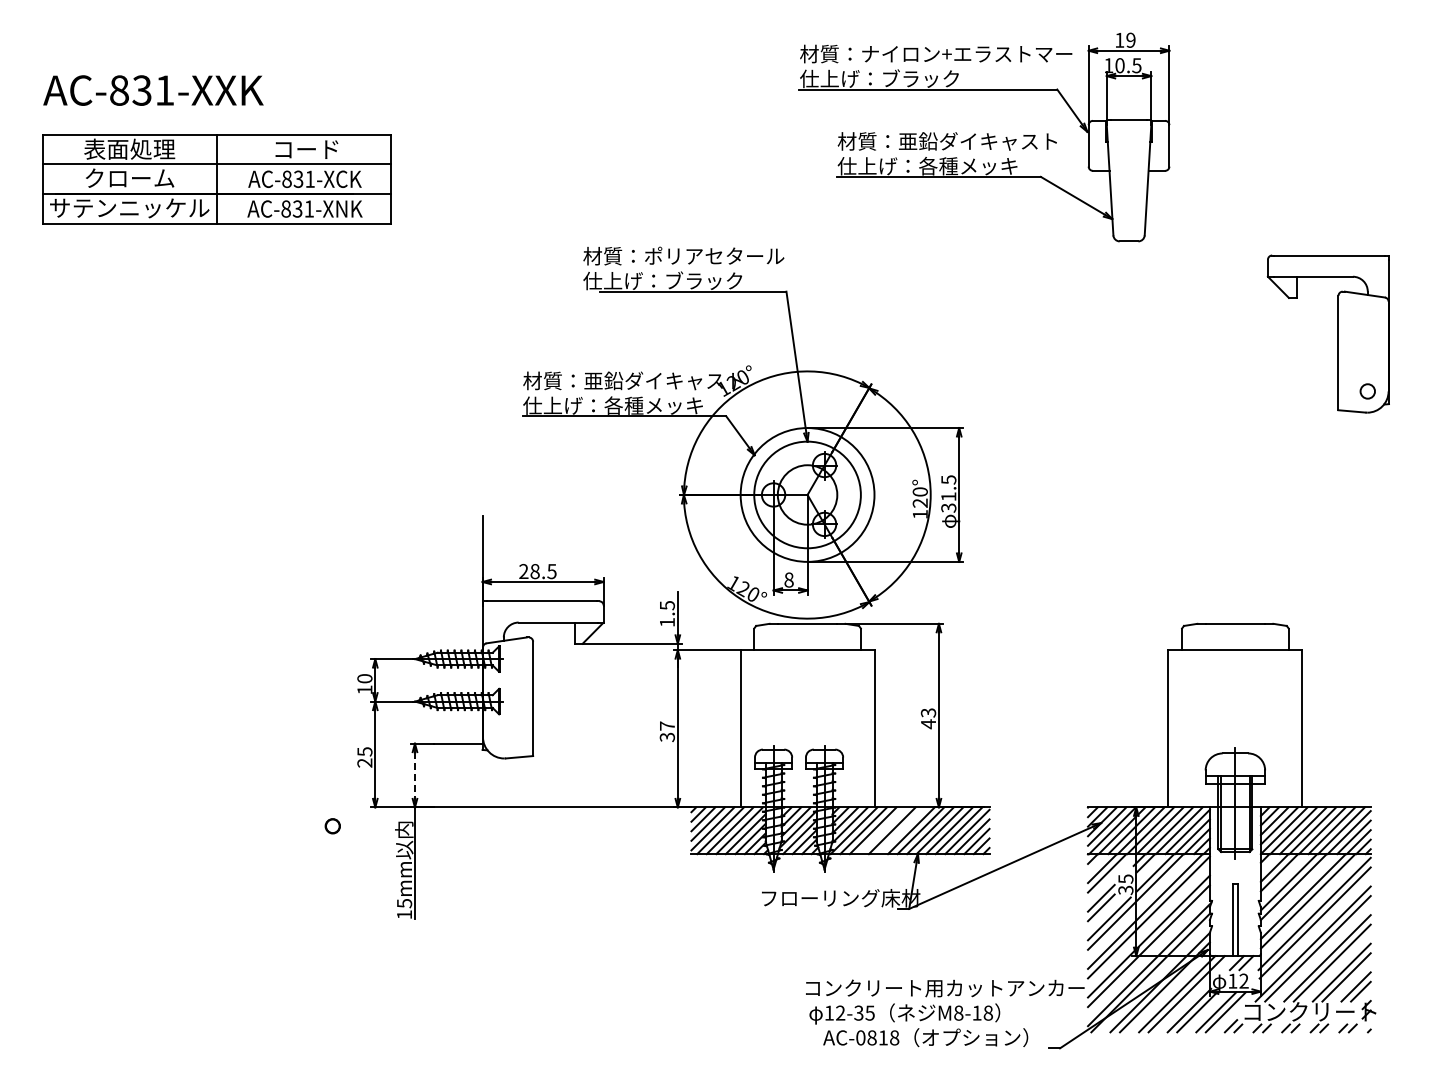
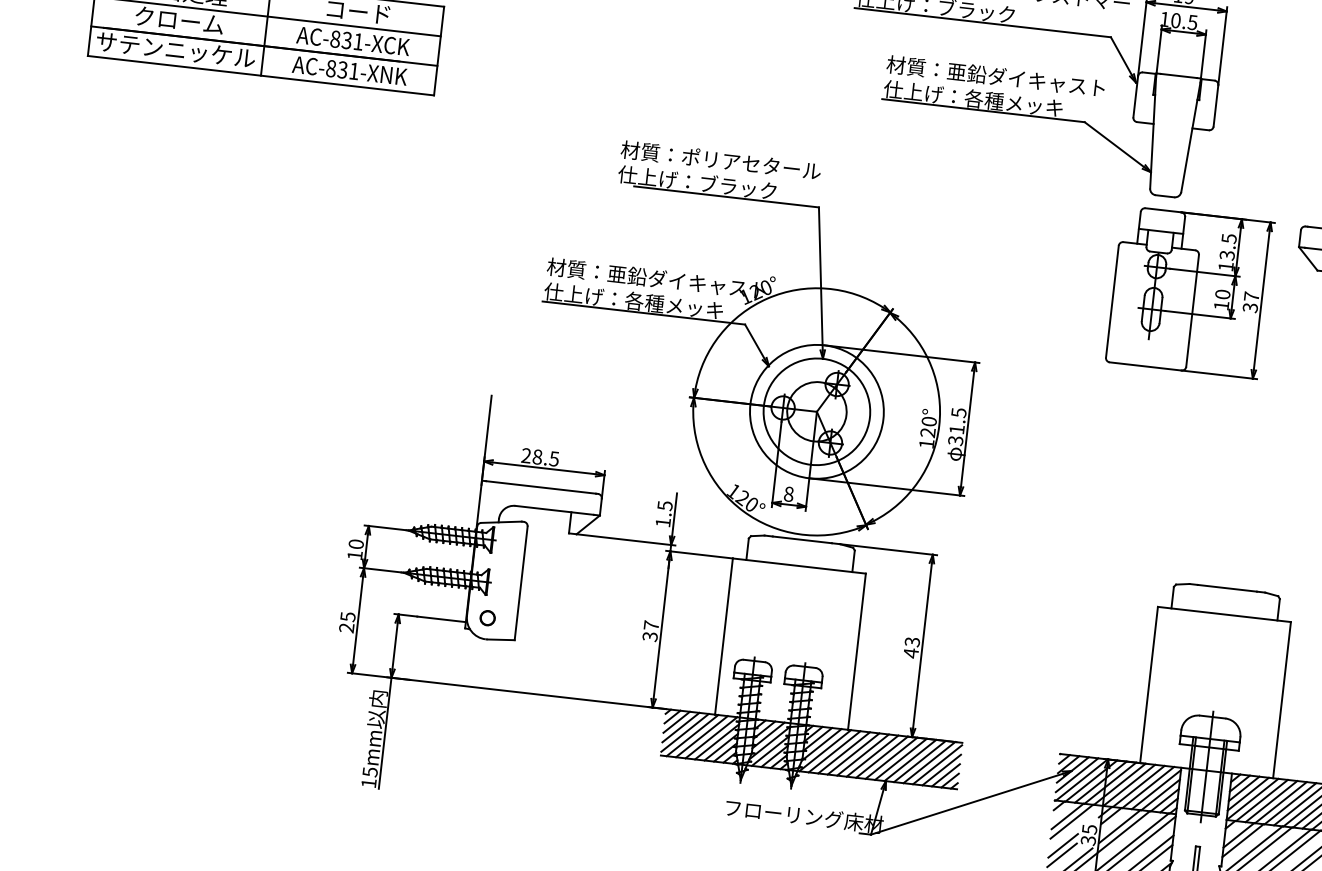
part: (1164, 333) -> (1189, 291), added
line: (414, 776) -> (394, 647), dashed -> solid
circle: (332, 826) -> (487, 618), moved
line: (882, 830) -> (853, 753), added
line: (901, 830) -> (872, 755), added

